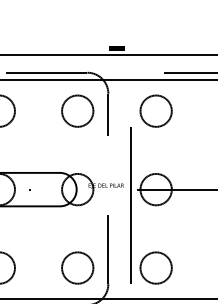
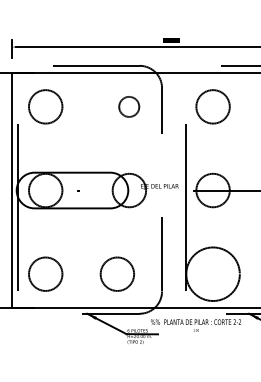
circle: (76, 110) -> (128, 106), size x0.6
circle: (76, 267) -> (116, 273), moved
circle: (155, 267) -> (212, 273), size x1.6

